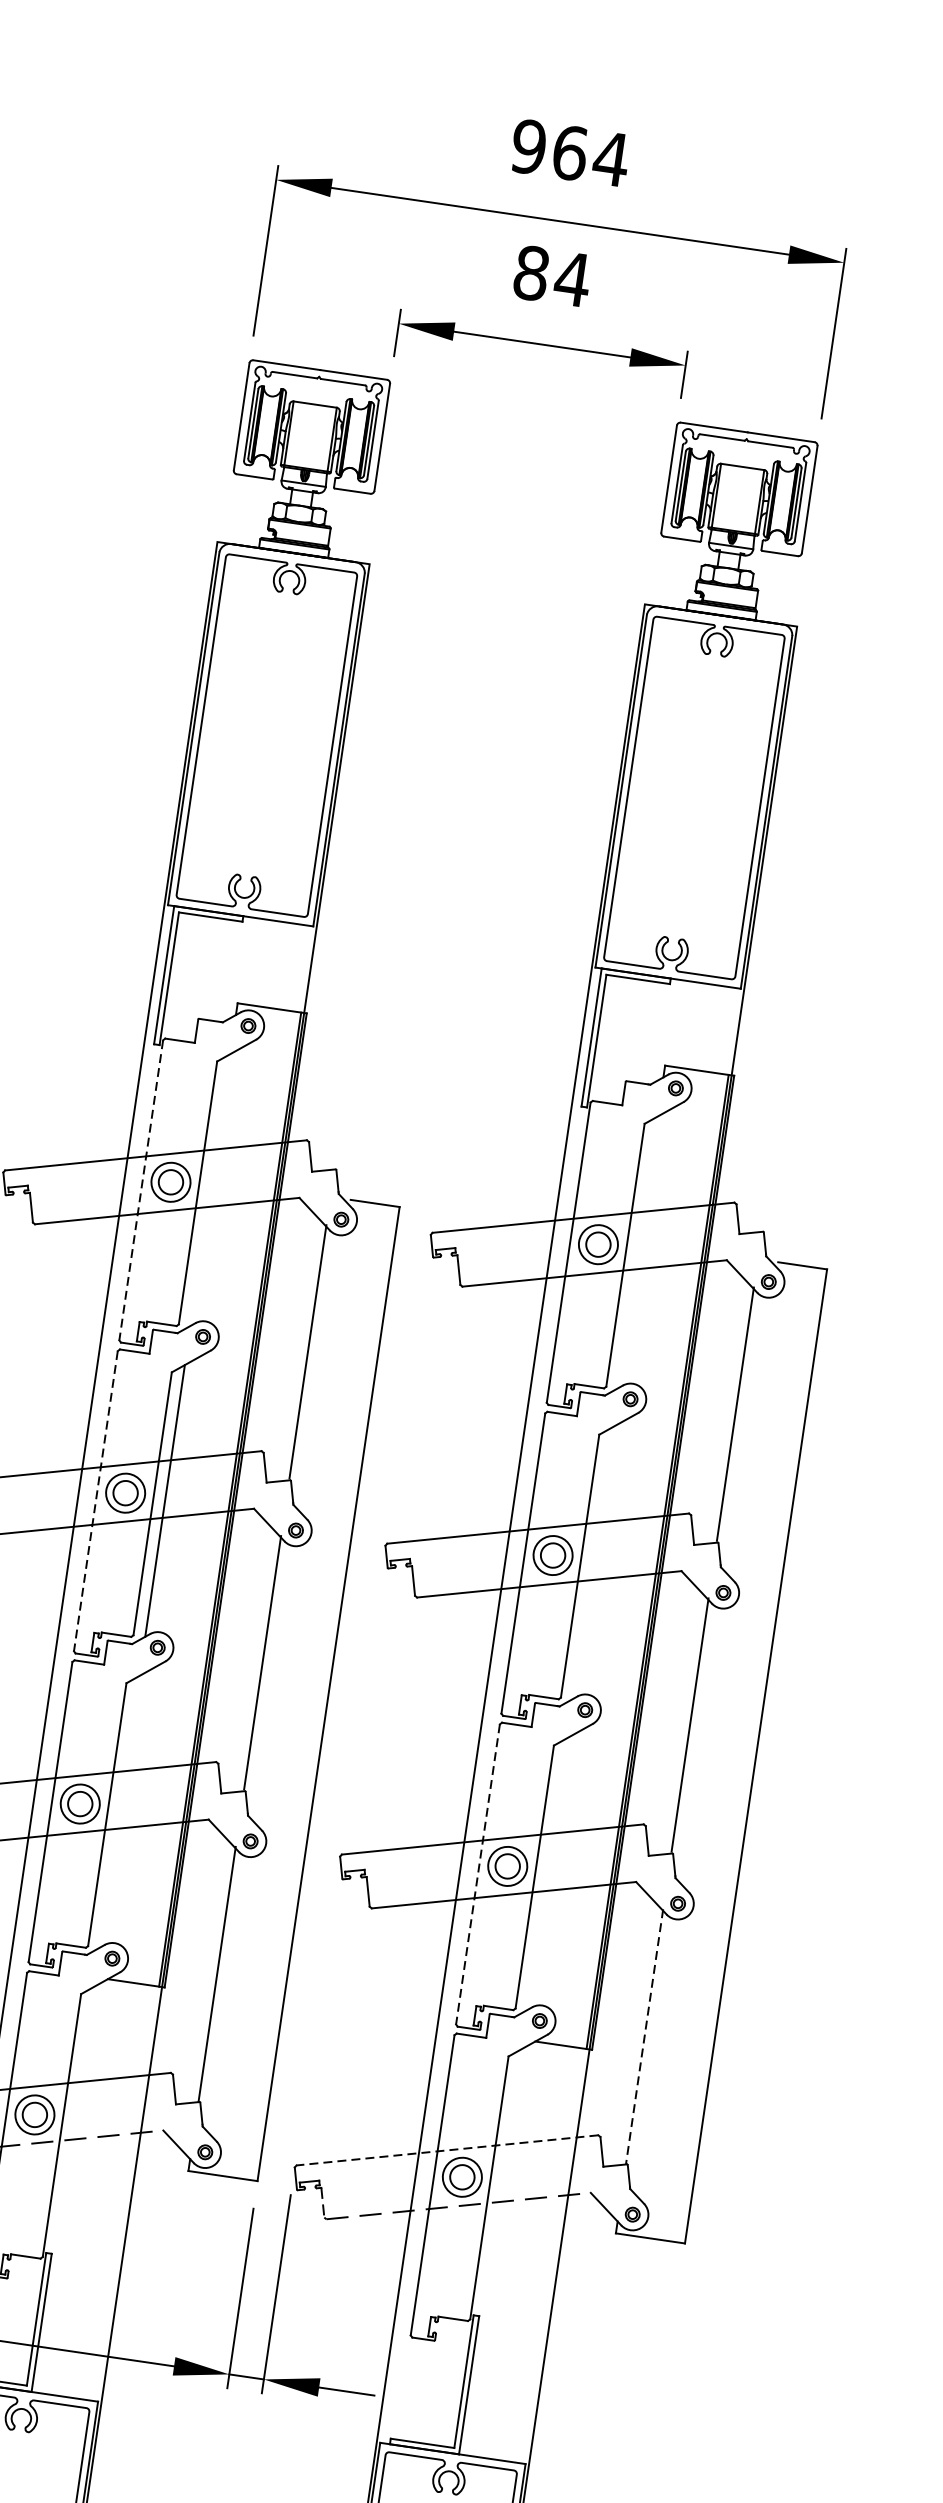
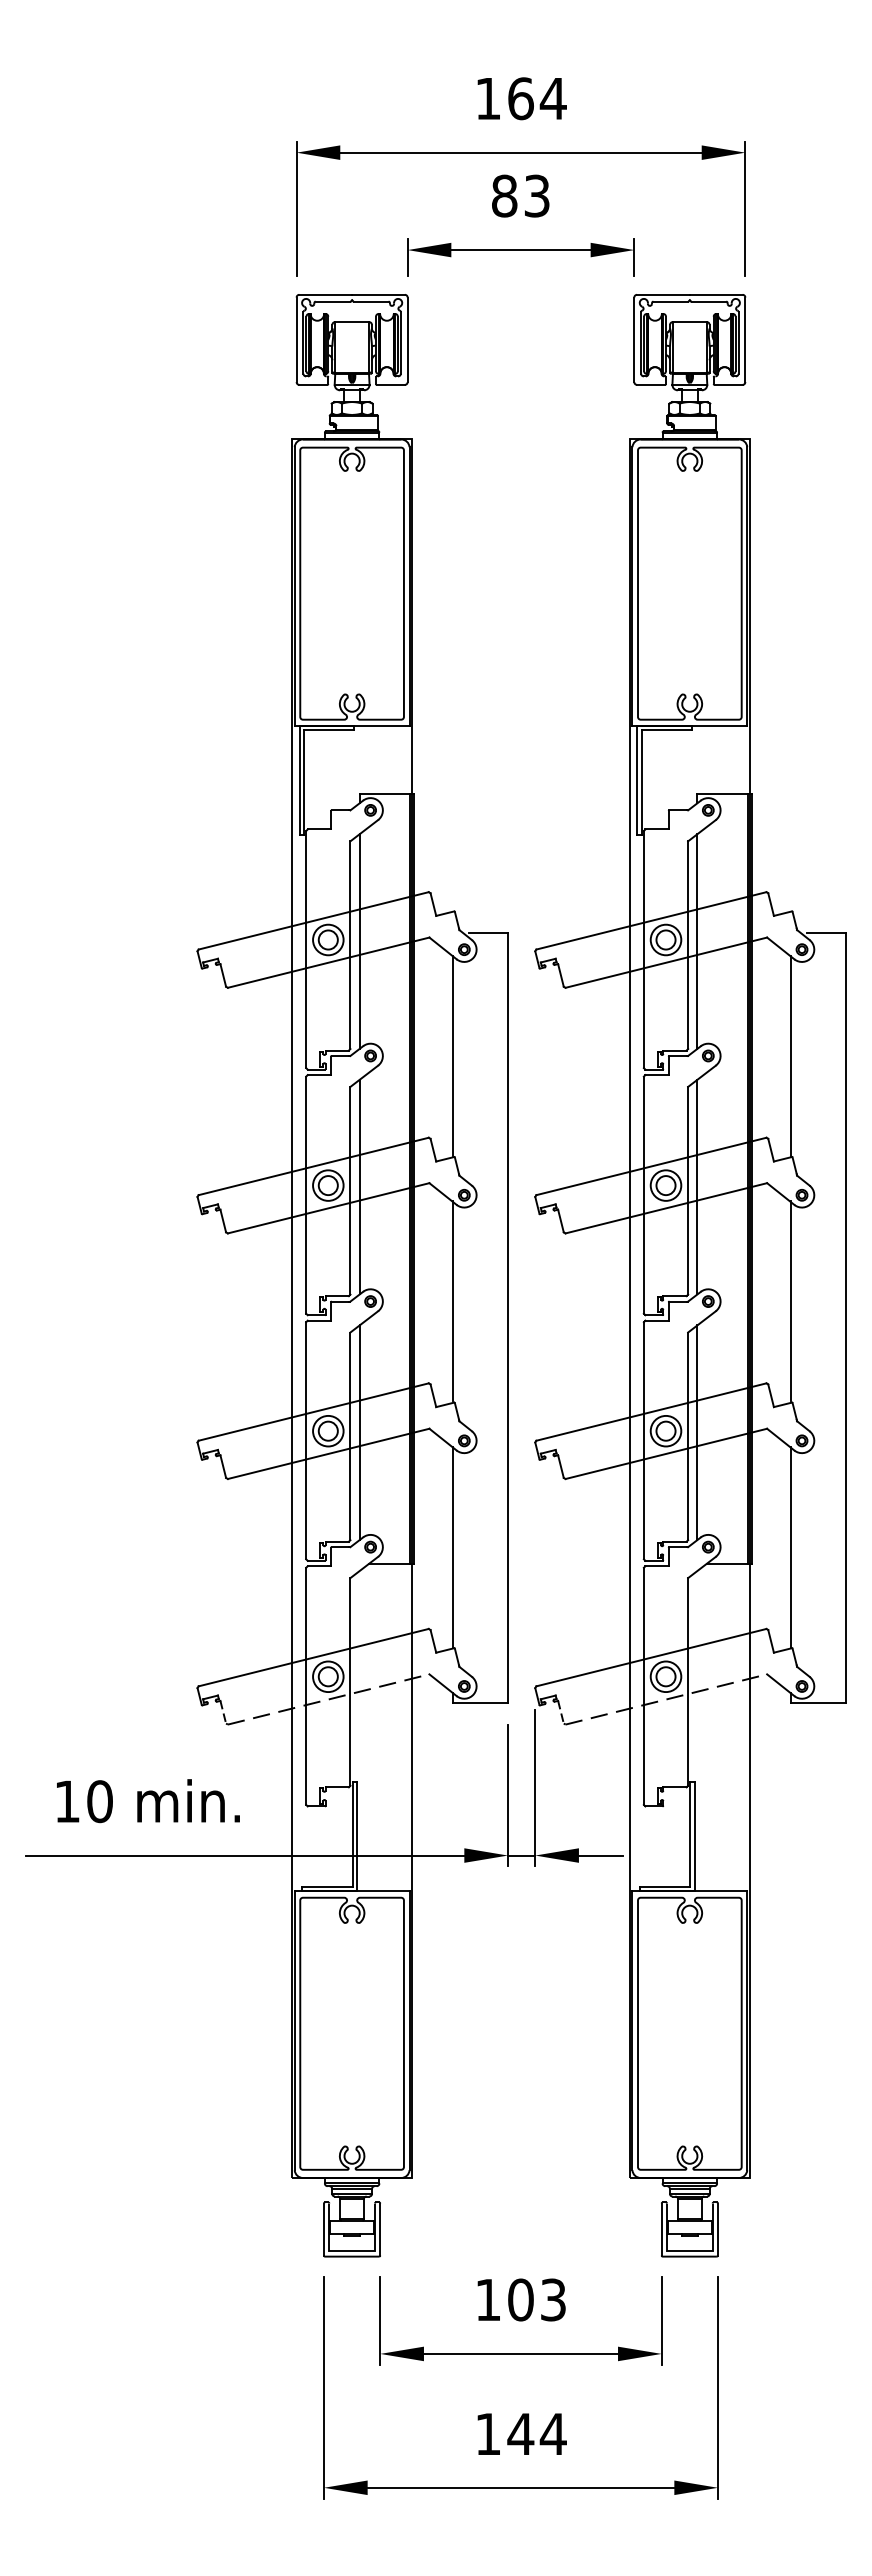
text: (529, 146) -> (488, 98), 964 -> 164
text: (571, 278) -> (536, 195), 84 -> 83
line: (210, 1189) -> (359, 941), added
line: (141, 1190) -> (306, 949), dashed -> solid
line: (638, 1252) -> (697, 941), added
line: (96, 1501) -> (306, 1195), dashed -> solid
line: (592, 1562) -> (697, 1186), added
line: (119, 1811) -> (359, 1432), added
line: (547, 1873) -> (697, 1432), added
line: (477, 1874) -> (643, 1440), dashed -> solid
line: (645, 2036) -> (791, 1547), dashed -> solid
line: (447, 2150) -> (651, 1657), dashed -> solid

